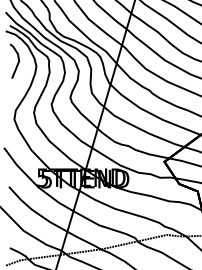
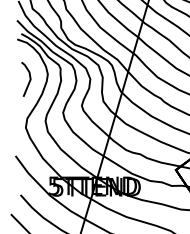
line: (17, 58) -> (28, 76), moved

